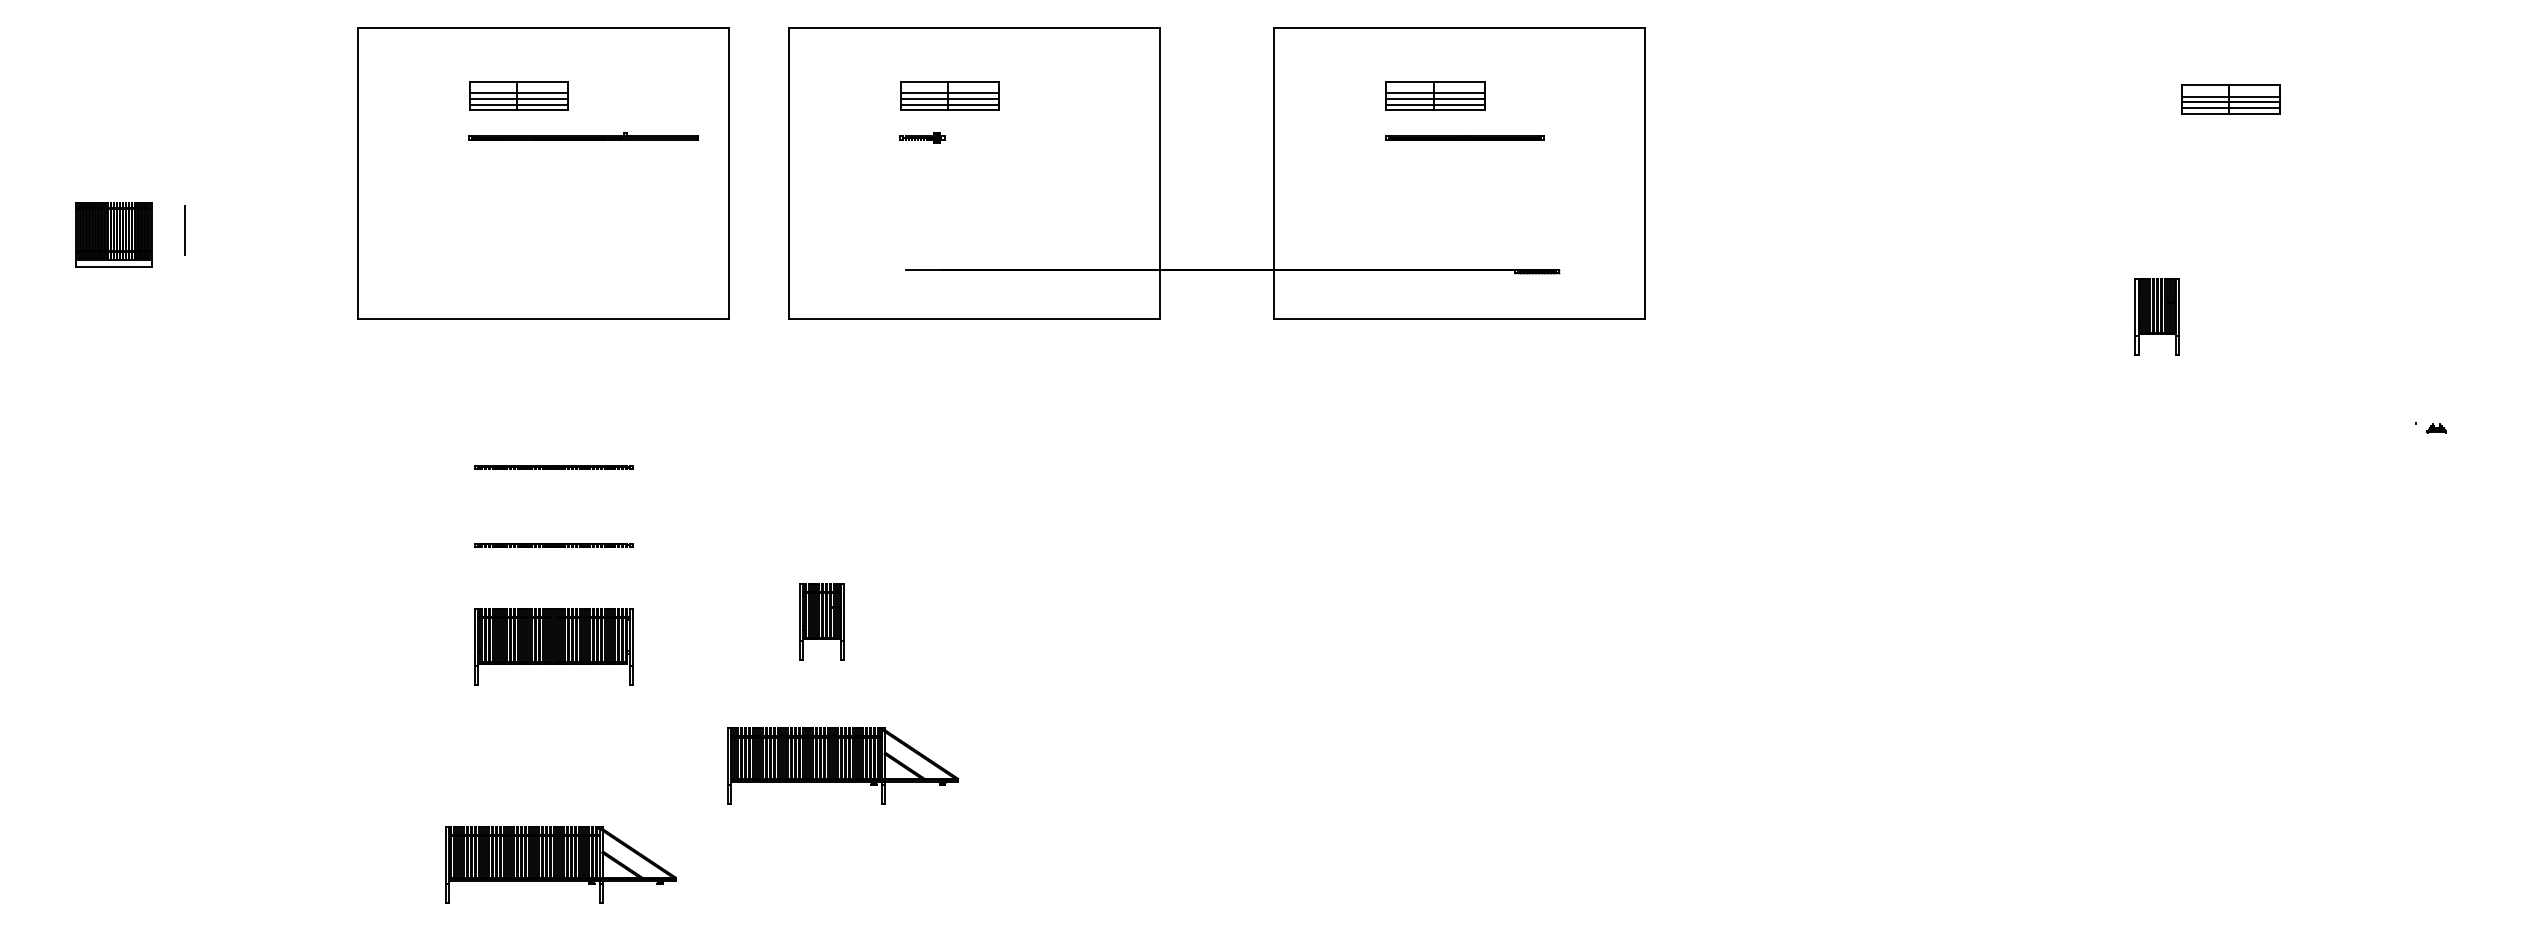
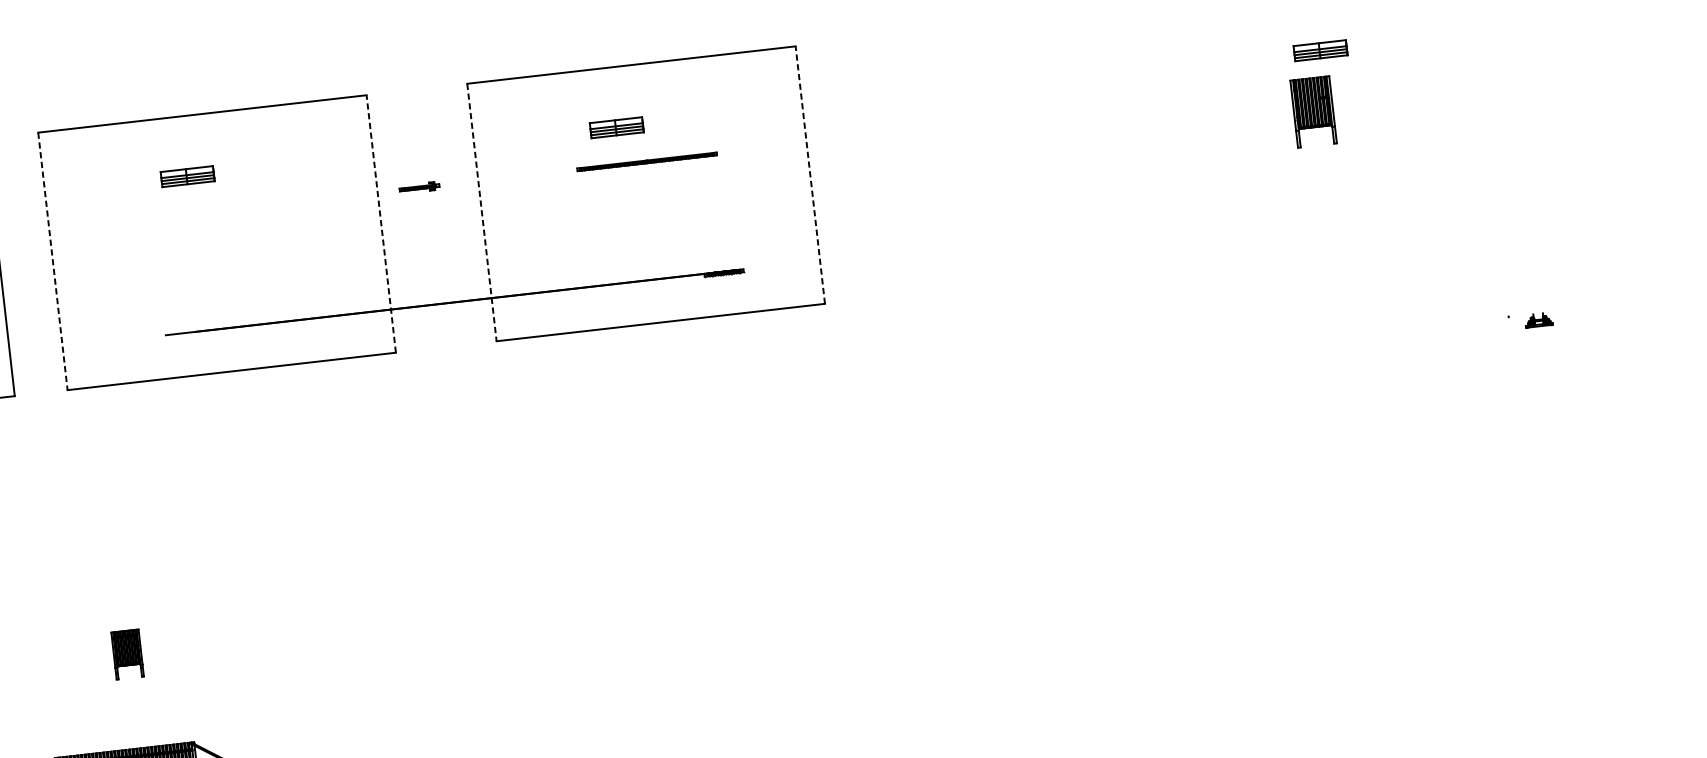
part: (949, 95) -> (187, 176), size x0.6
part: (1435, 95) -> (616, 127), size x0.6
part: (2230, 99) -> (1320, 50), size x0.6
part: (922, 137) -> (419, 187), moved
line: (788, 173) -> (52, 261), solid -> dashed
line: (1160, 173) -> (381, 223), solid -> dashed
line: (1274, 173) -> (482, 212), solid -> dashed
line: (1645, 173) -> (810, 175), solid -> dashed
part: (2156, 316) -> (1312, 111), moved
part: (2430, 427) -> (1530, 320), size x1.6
part: (821, 621) -> (126, 654), size x0.7

